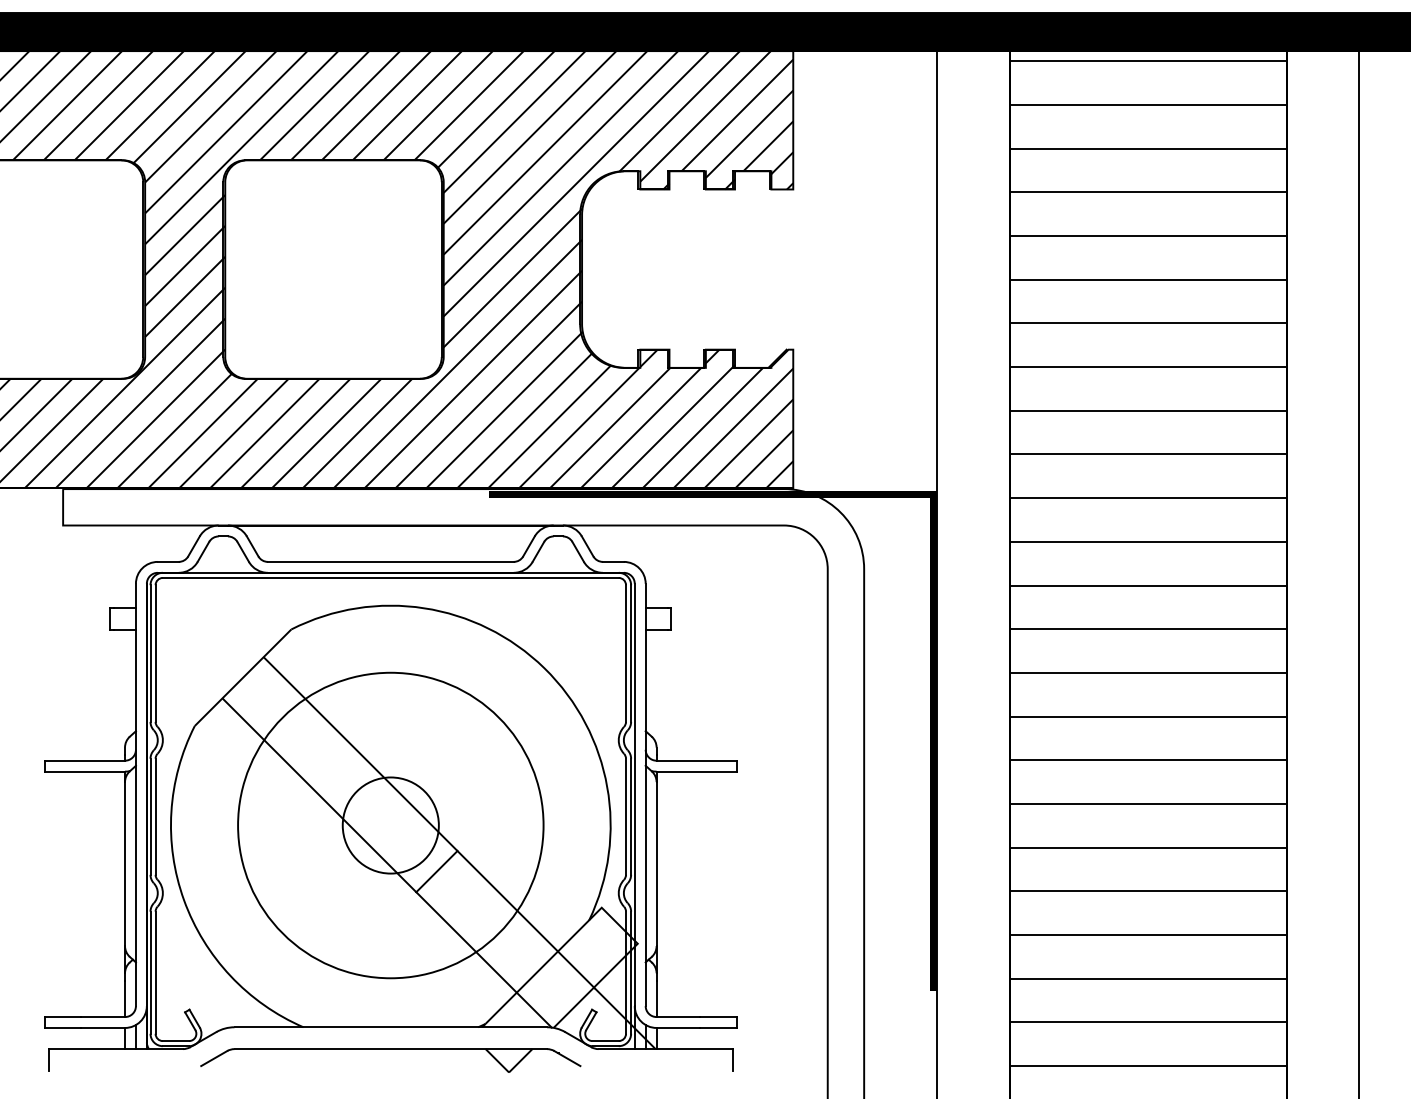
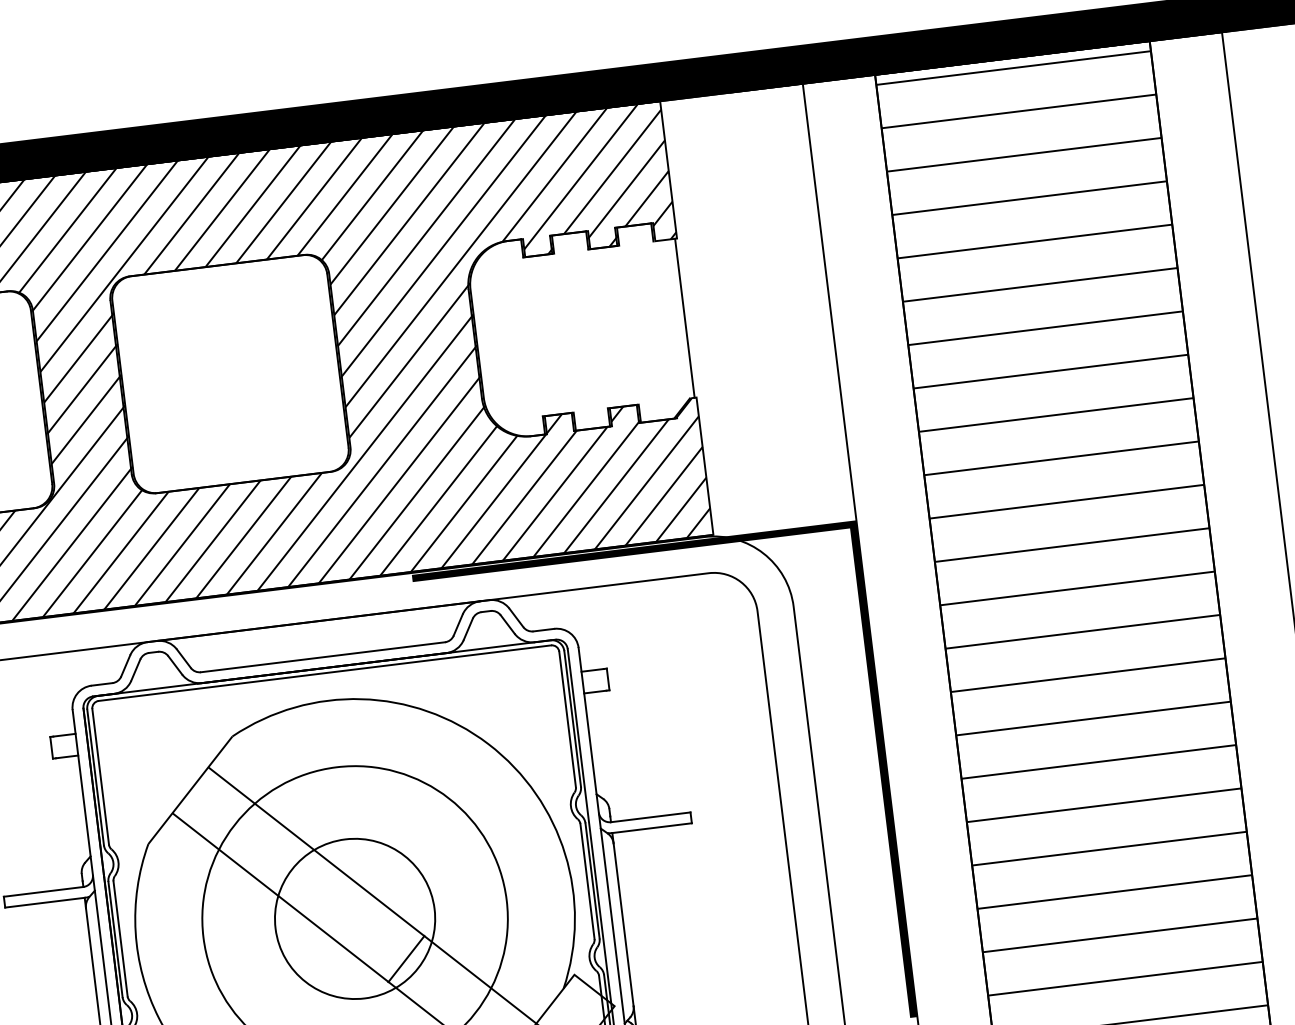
line: (791, 269) -> (685, 318), added
circle: (390, 825) -> (354, 918), size x1.67

